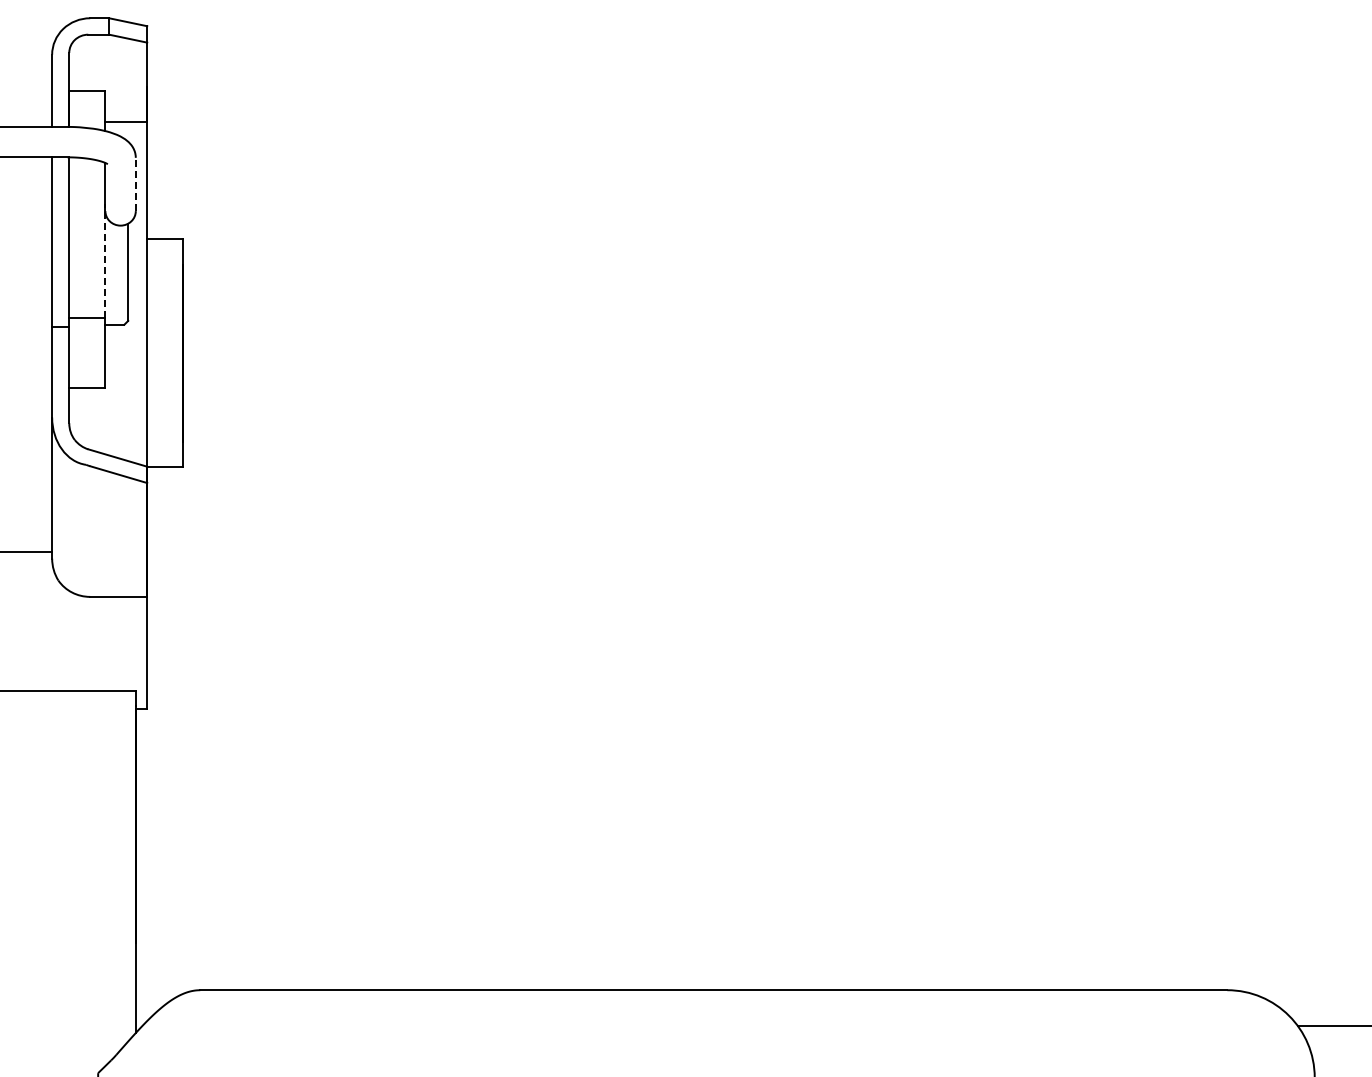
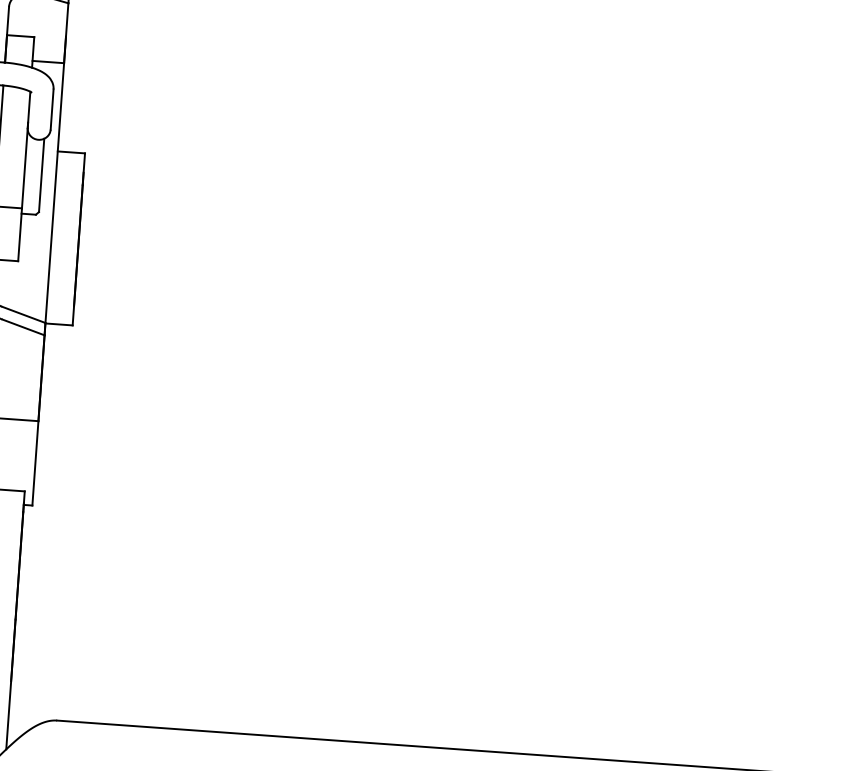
line: (135, 184) -> (51, 109), dashed -> solid
line: (105, 260) -> (25, 165), dashed -> solid

